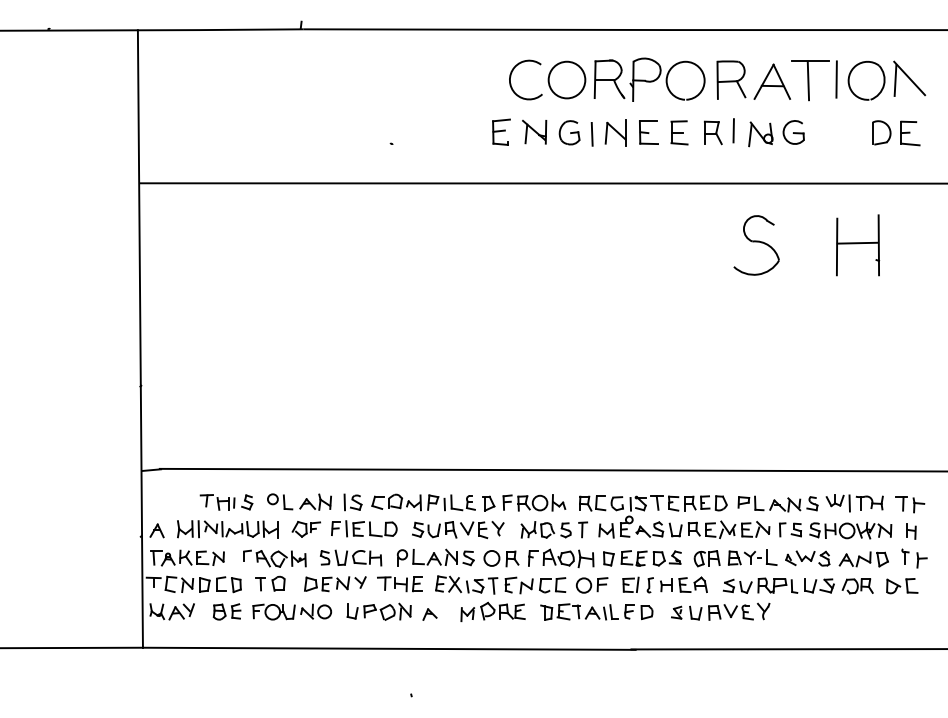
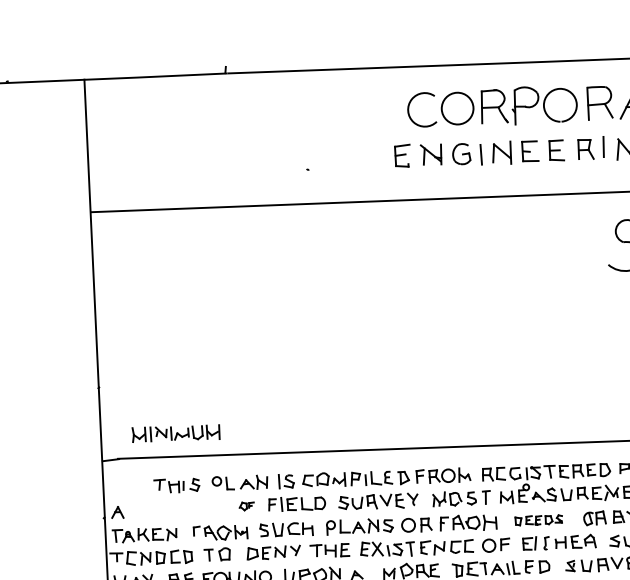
part: (227, 529) -> (175, 433), moved
part: (305, 529) -> (246, 506), size x0.6
part: (642, 558) -> (538, 520), size x0.7

